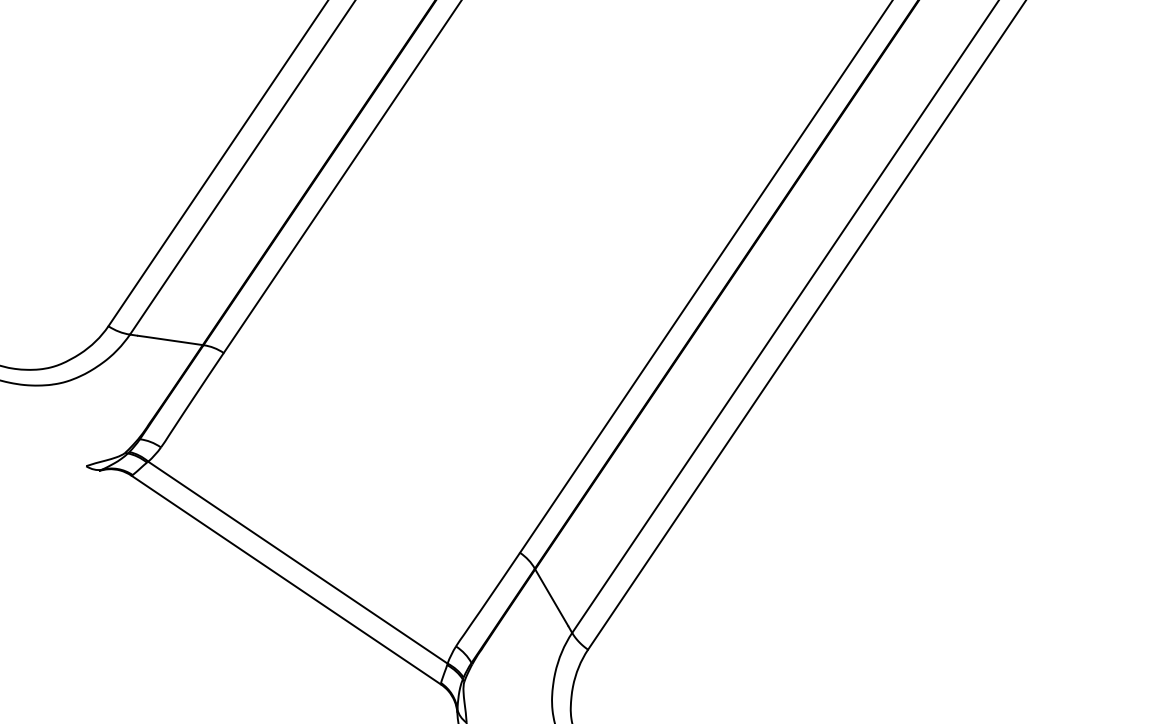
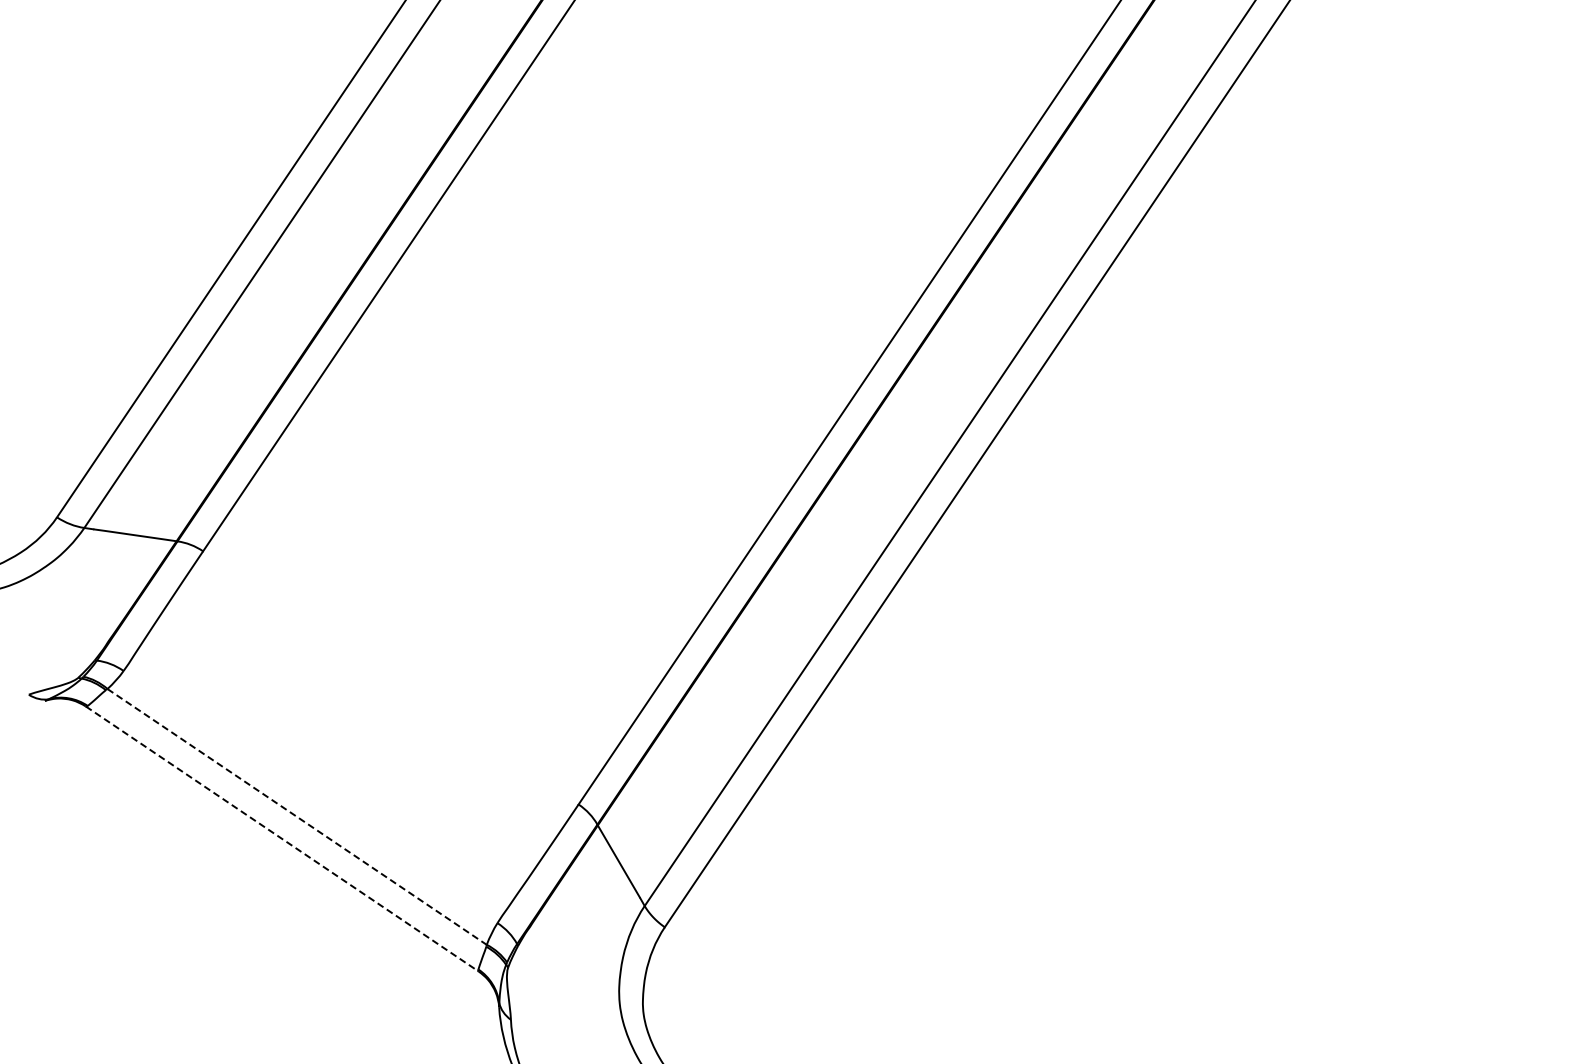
line: (298, 562) -> (297, 816), solid -> dashed
line: (286, 579) -> (282, 838), solid -> dashed

